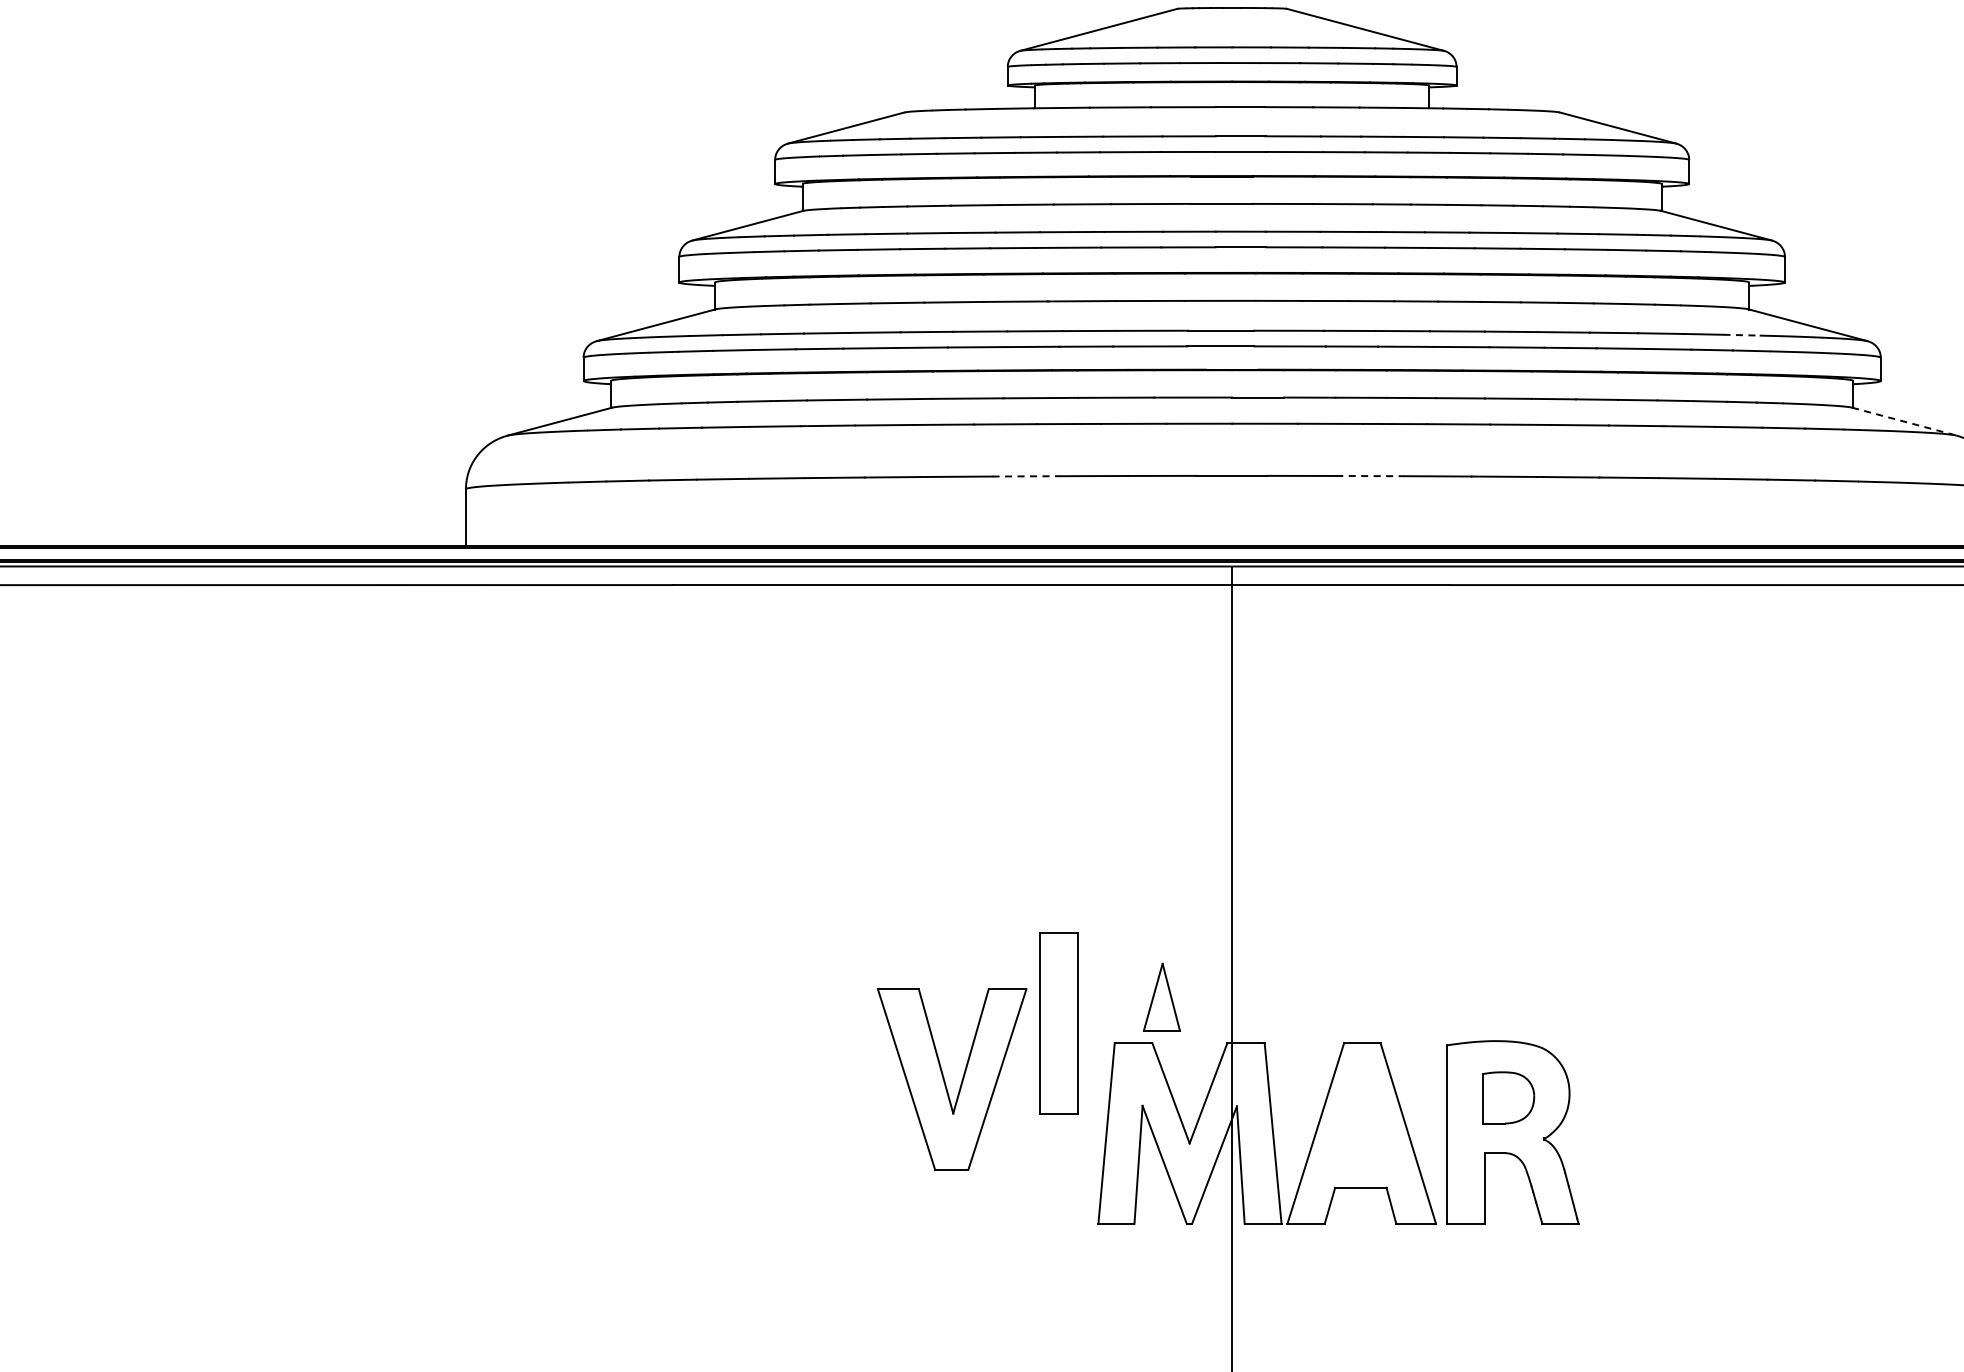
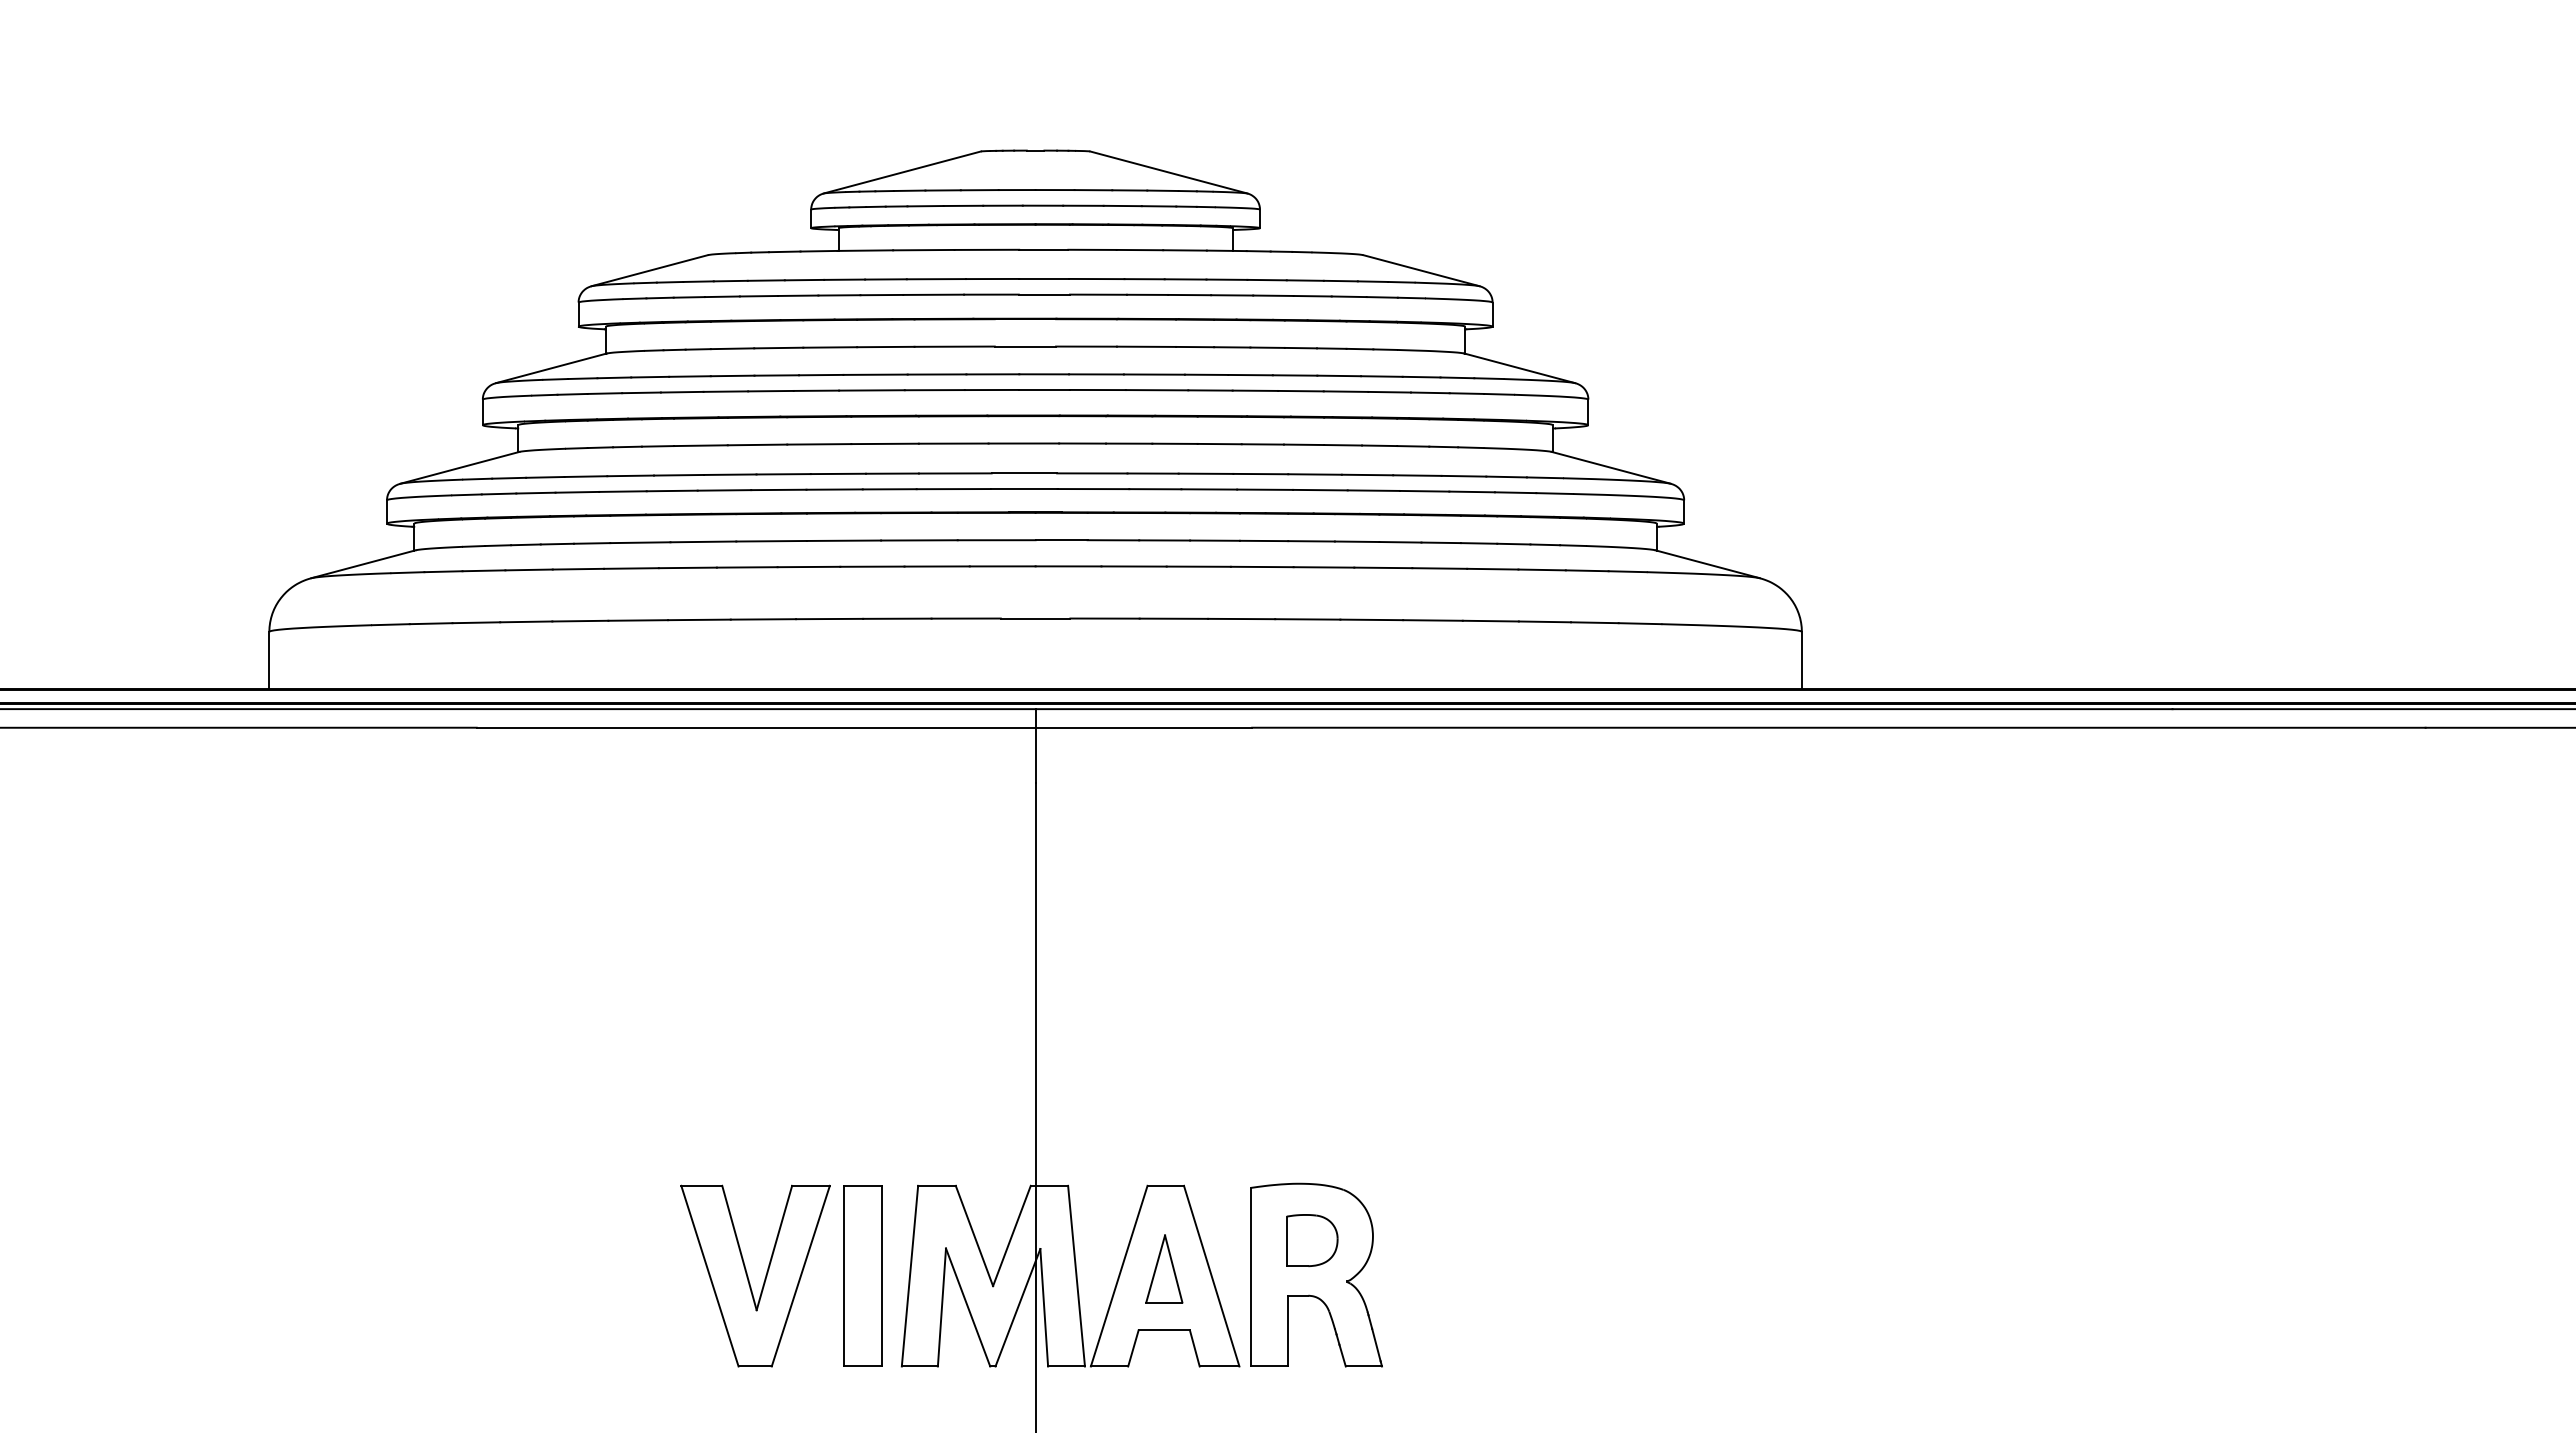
line: (1742, 334) -> (1545, 477), dashed -> solid
line: (1904, 421) -> (1707, 564), dashed -> solid
line: (1371, 475) -> (1174, 618), dashed -> solid
line: (1026, 476) -> (829, 619), dashed -> solid
part: (1162, 996) -> (1164, 1268), moved
part: (1059, 1022) -> (862, 1275), moved
part: (945, 1079) -> (748, 1276), moved

